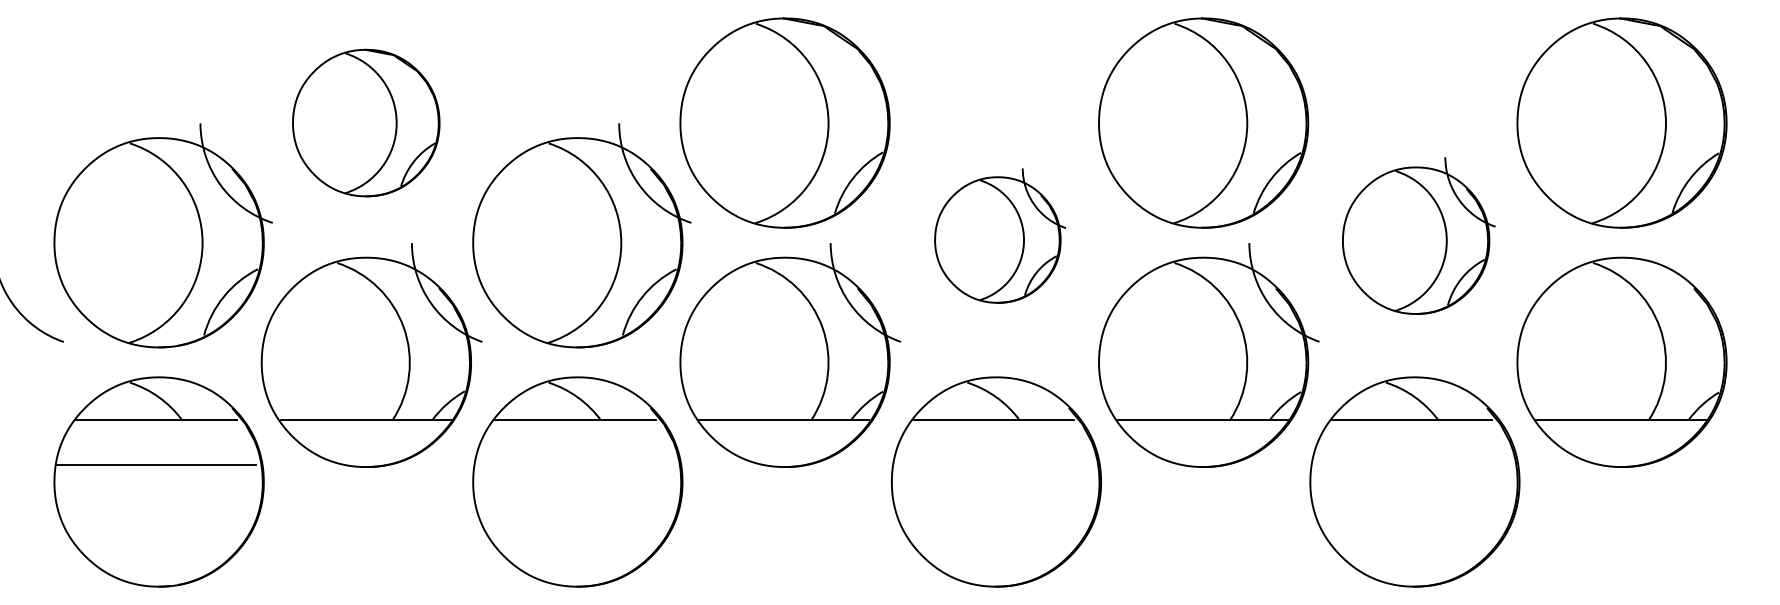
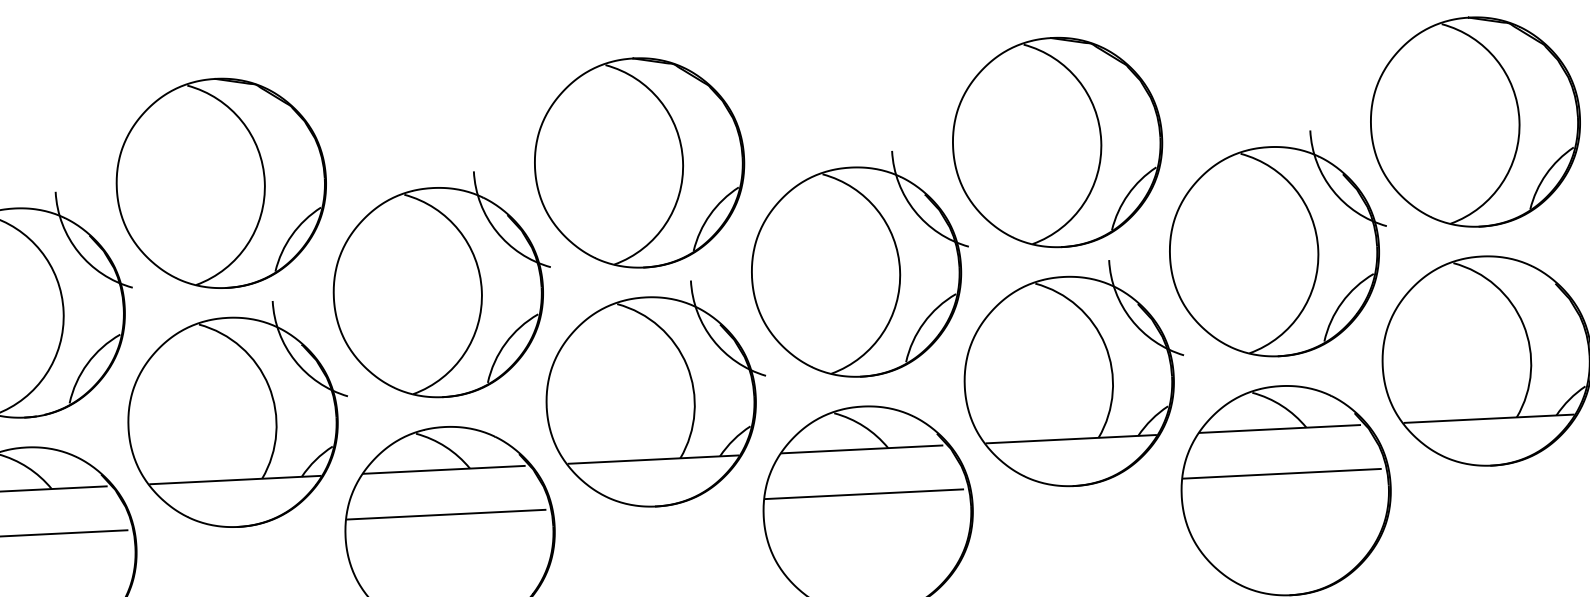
part: (365, 122) -> (220, 182), size x1.43
part: (999, 235) -> (859, 264), size x1.67
part: (1418, 235) -> (1277, 244), size x1.43
line: (574, 464) -> (445, 514), added
line: (993, 464) -> (864, 493), added
line: (1411, 464) -> (1281, 473), added

